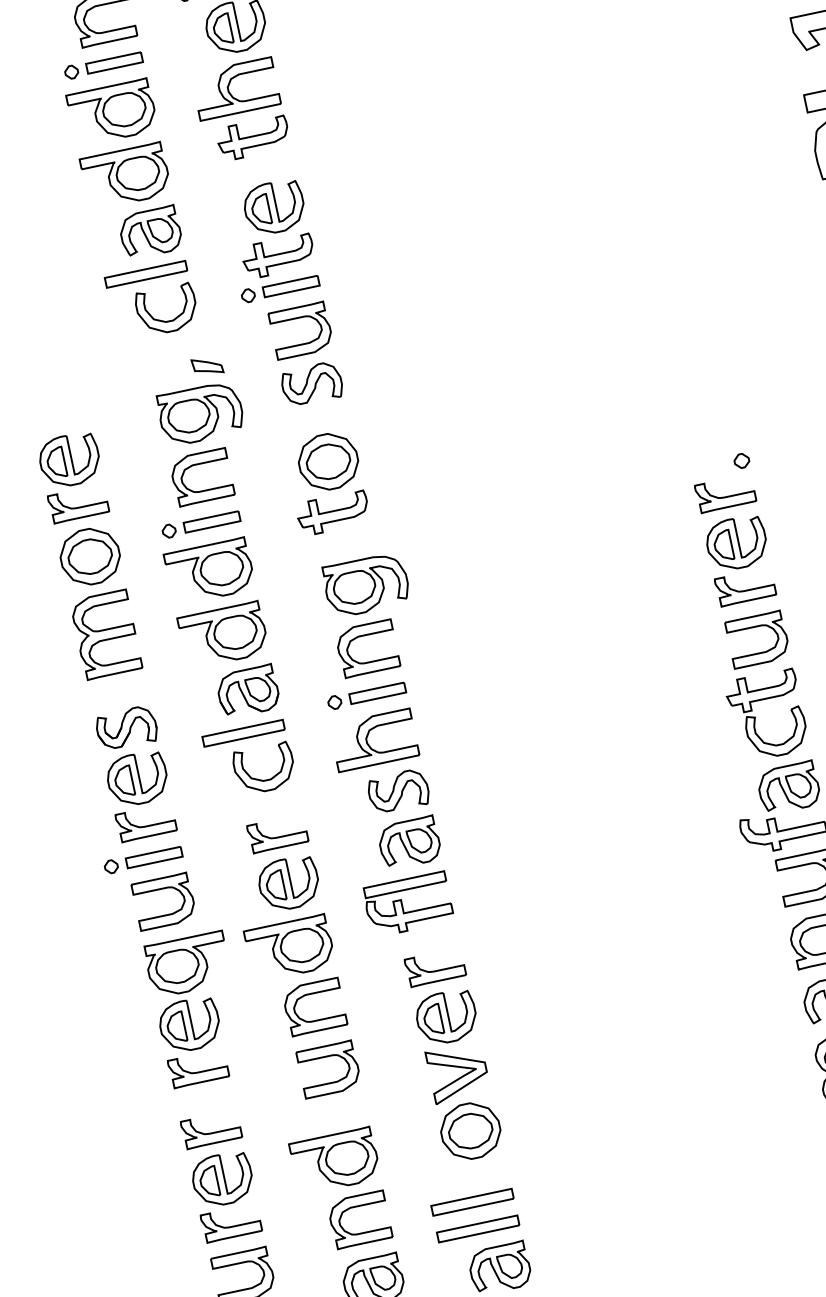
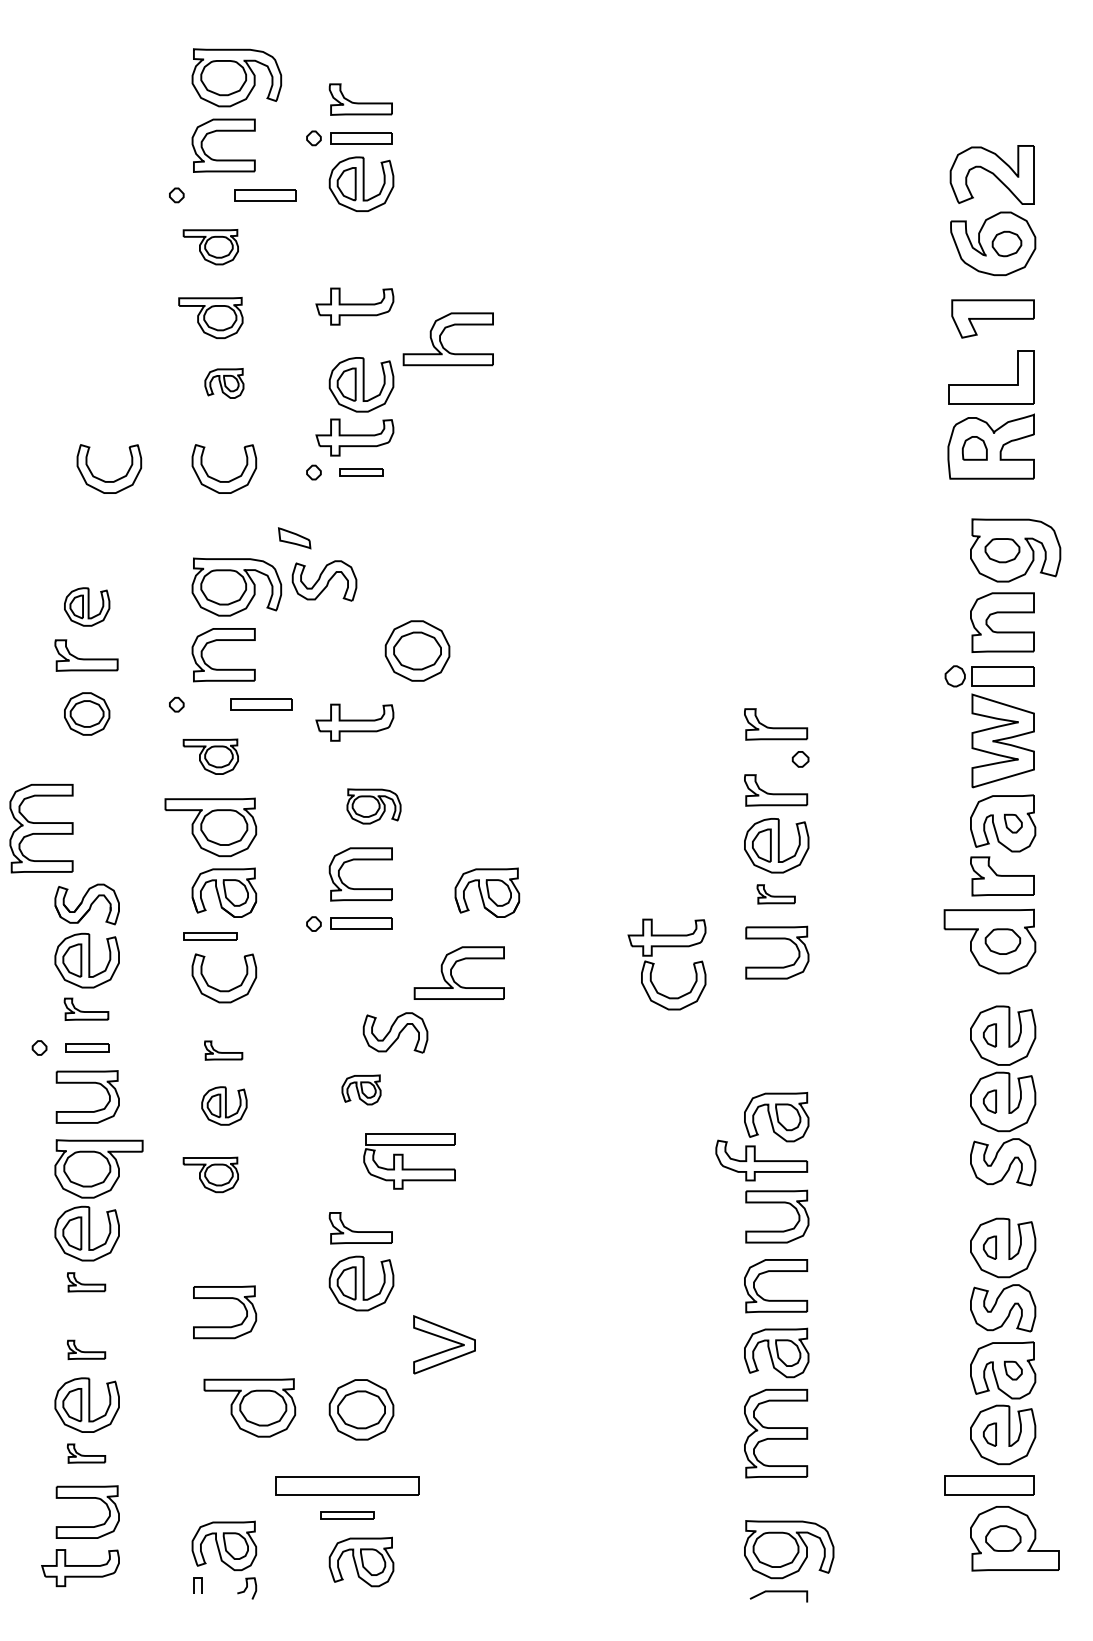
part: (114, 63) -> (265, 195), moved
part: (230, 92) -> (441, 341), moved
part: (111, 111) -> (210, 246), size x0.6
part: (125, 175) -> (210, 317), size x0.7
part: (150, 232) -> (224, 383), size x0.6
part: (146, 274) -> (210, 426), removed
part: (291, 286) -> (361, 472), size x0.7
part: (298, 318) -> (362, 508), removed
part: (62, 342) -> (105, 480), added
part: (207, 366) -> (294, 538), moved
part: (311, 383) -> (324, 580), moved
part: (713, 434) -> (776, 724), added
part: (69, 459) -> (86, 606), size x0.7
part: (328, 461) -> (417, 650), moved
part: (212, 521) -> (261, 704), moved
part: (89, 556) -> (86, 713), size x0.7
part: (209, 571) -> (210, 756), size x0.6
part: (365, 585) -> (373, 806), size x0.6
part: (745, 587) -> (776, 894), size x0.6
part: (106, 634) -> (41, 828), moved
part: (485, 640) -> (487, 892), added
part: (755, 717) -> (654, 964), moved
part: (244, 733) -> (210, 936), size x0.6
part: (367, 738) -> (452, 969), moved
part: (398, 791) -> (395, 1032), moved
part: (146, 823) -> (86, 1009), size x0.7
part: (277, 833) -> (223, 1050), size x0.6
part: (409, 842) -> (361, 1089), size x0.6
part: (154, 857) -> (87, 1047), size x0.7
part: (288, 883) -> (224, 1105), size x0.7
part: (408, 904) -> (409, 1161), moved
part: (289, 948) -> (210, 1174), size x0.6
part: (317, 1019) -> (223, 1256), removed
part: (198, 1069) -> (86, 1282), size x0.6
part: (458, 1072) -> (444, 1344), moved
part: (211, 1129) -> (86, 1349), size x0.6
part: (334, 1160) -> (249, 1407), moved
part: (472, 1202) -> (347, 1485), size x1.6
part: (231, 1223) -> (86, 1453), size x0.6
part: (478, 1229) -> (347, 1515), size x0.6
part: (362, 1232) -> (223, 1492), removed

